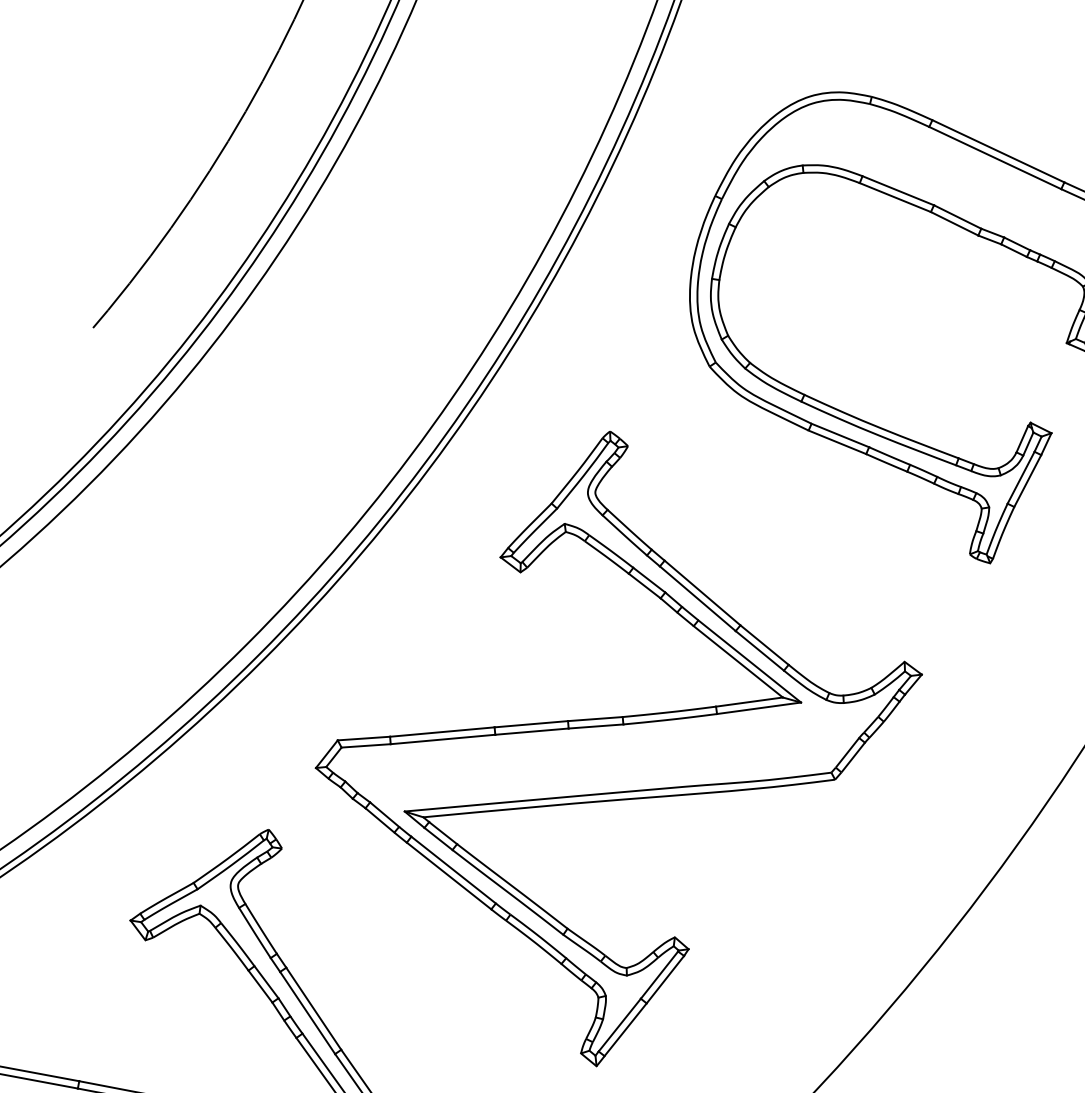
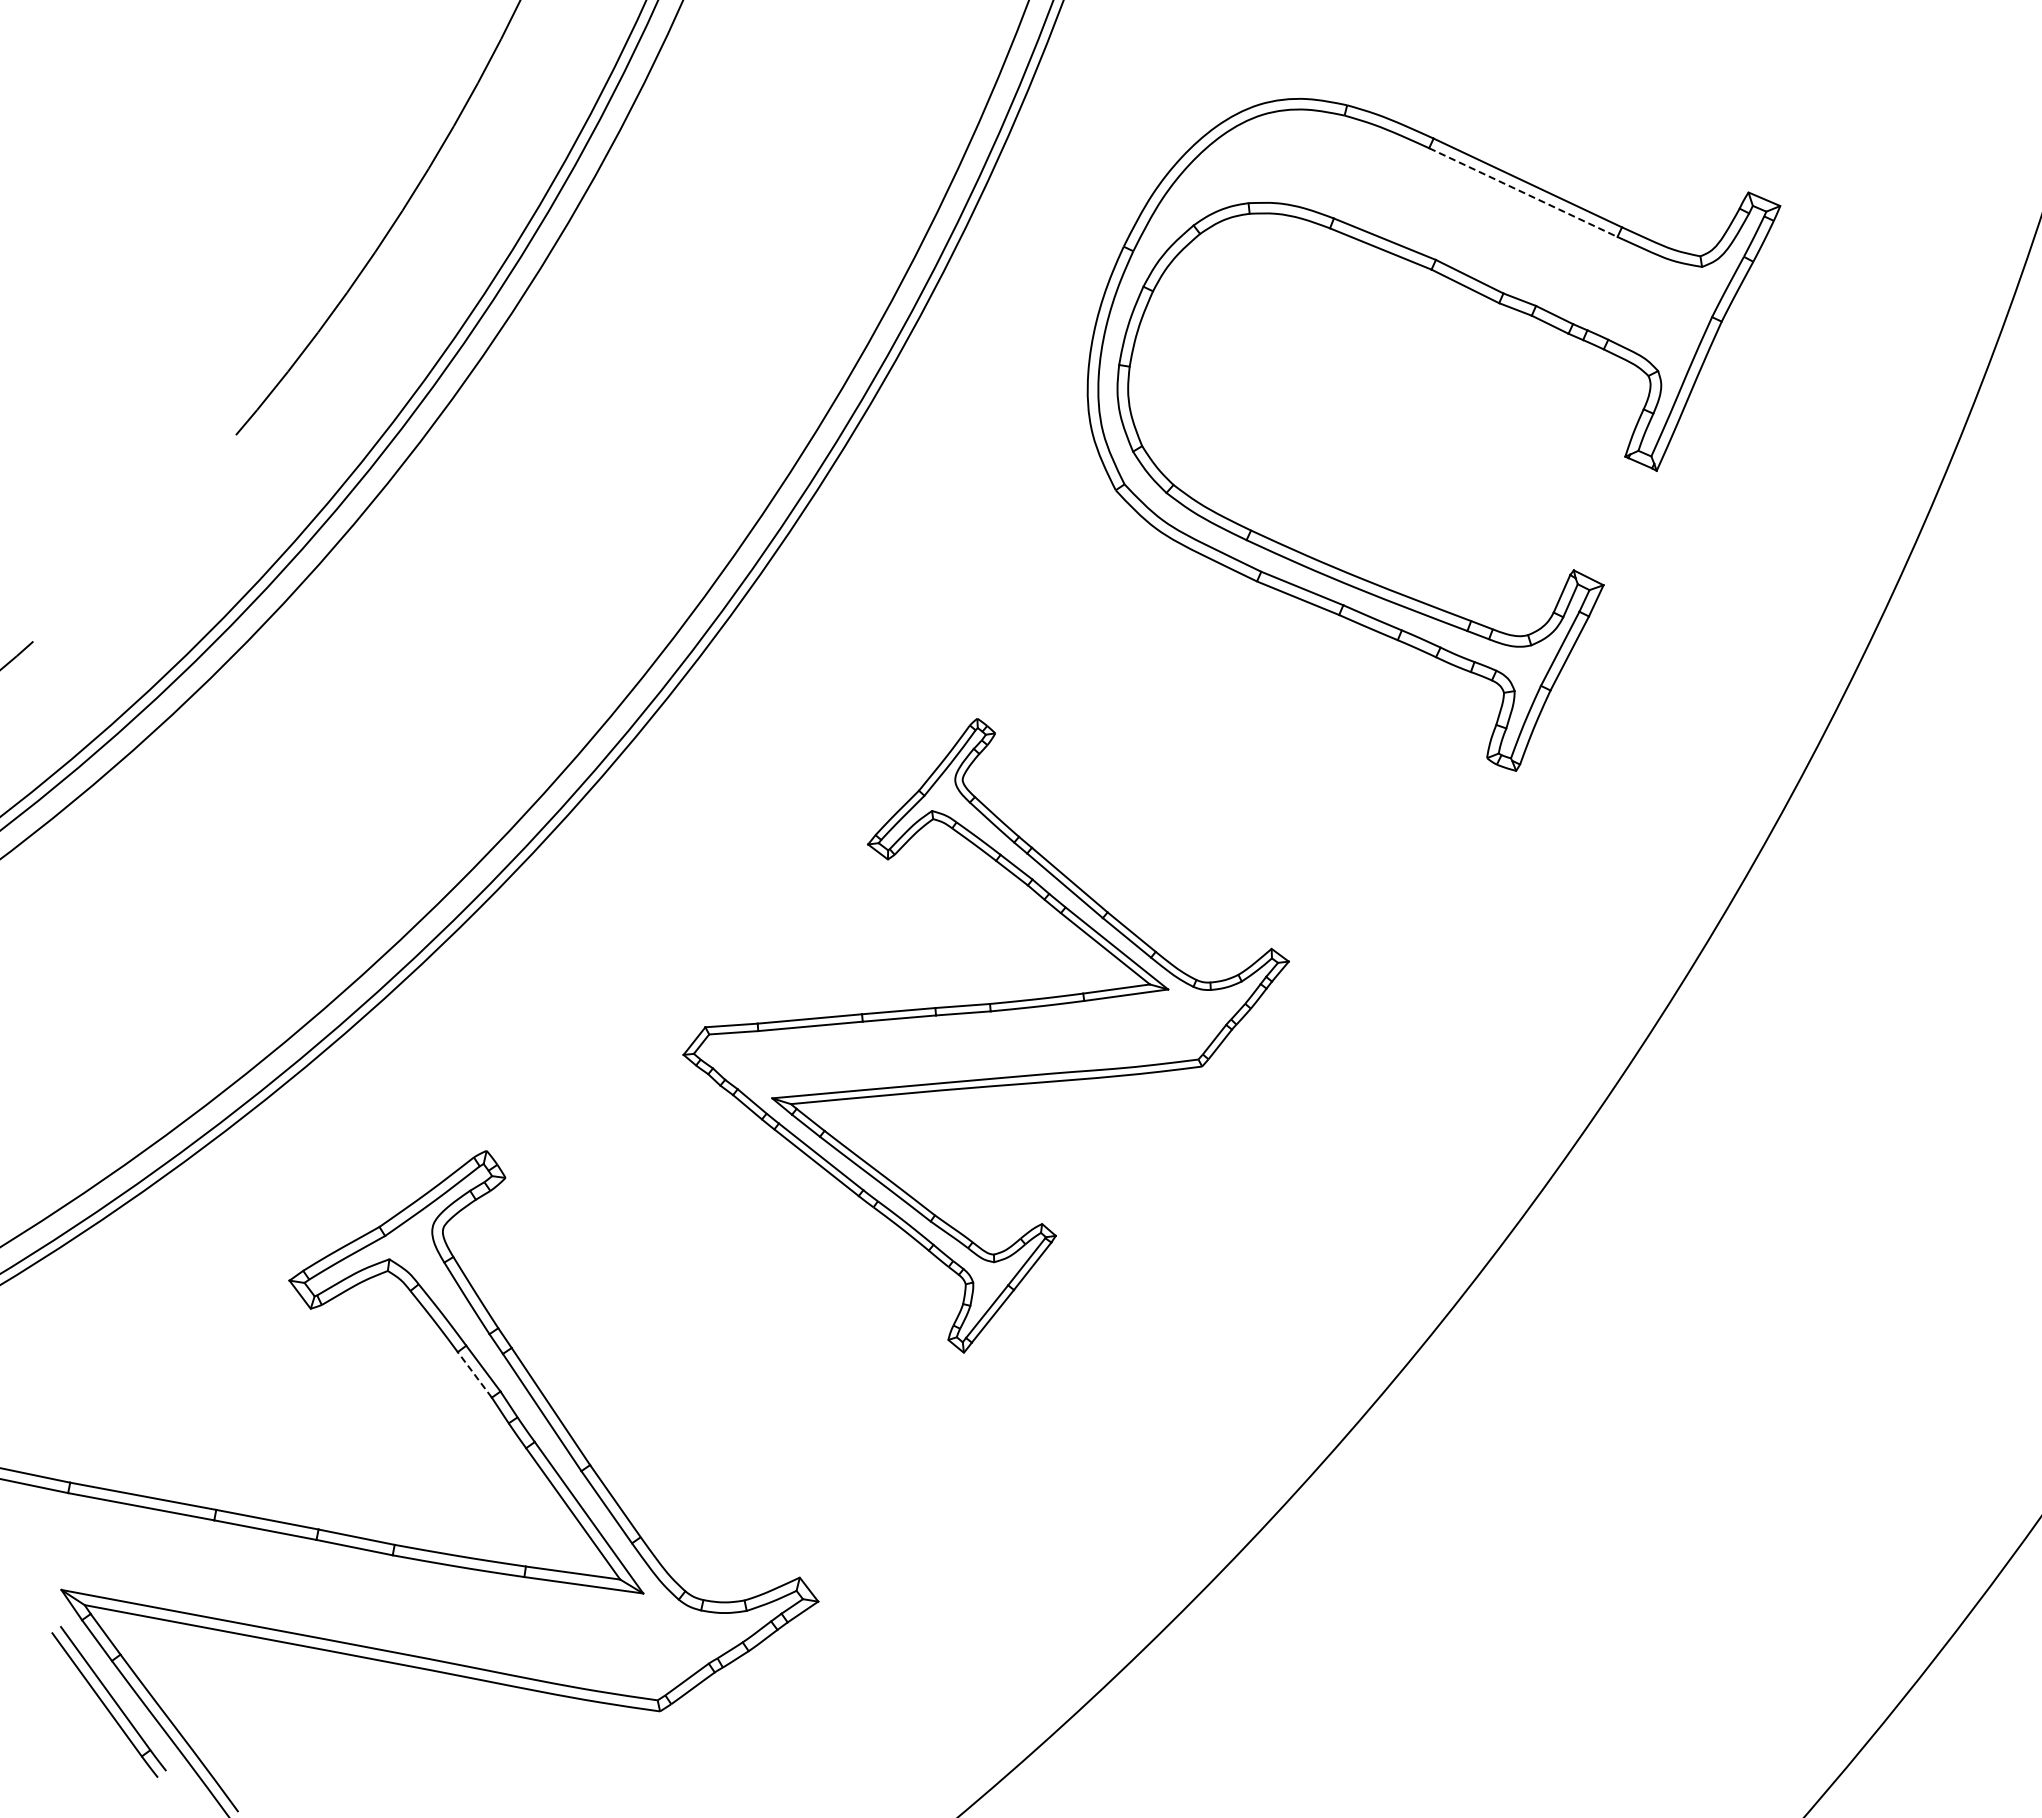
line: (995, 157) -> (1523, 192), solid -> dashed
part: (618, 748) -> (985, 1035), size x0.7
line: (260, 986) -> (474, 1374), solid -> dashed

